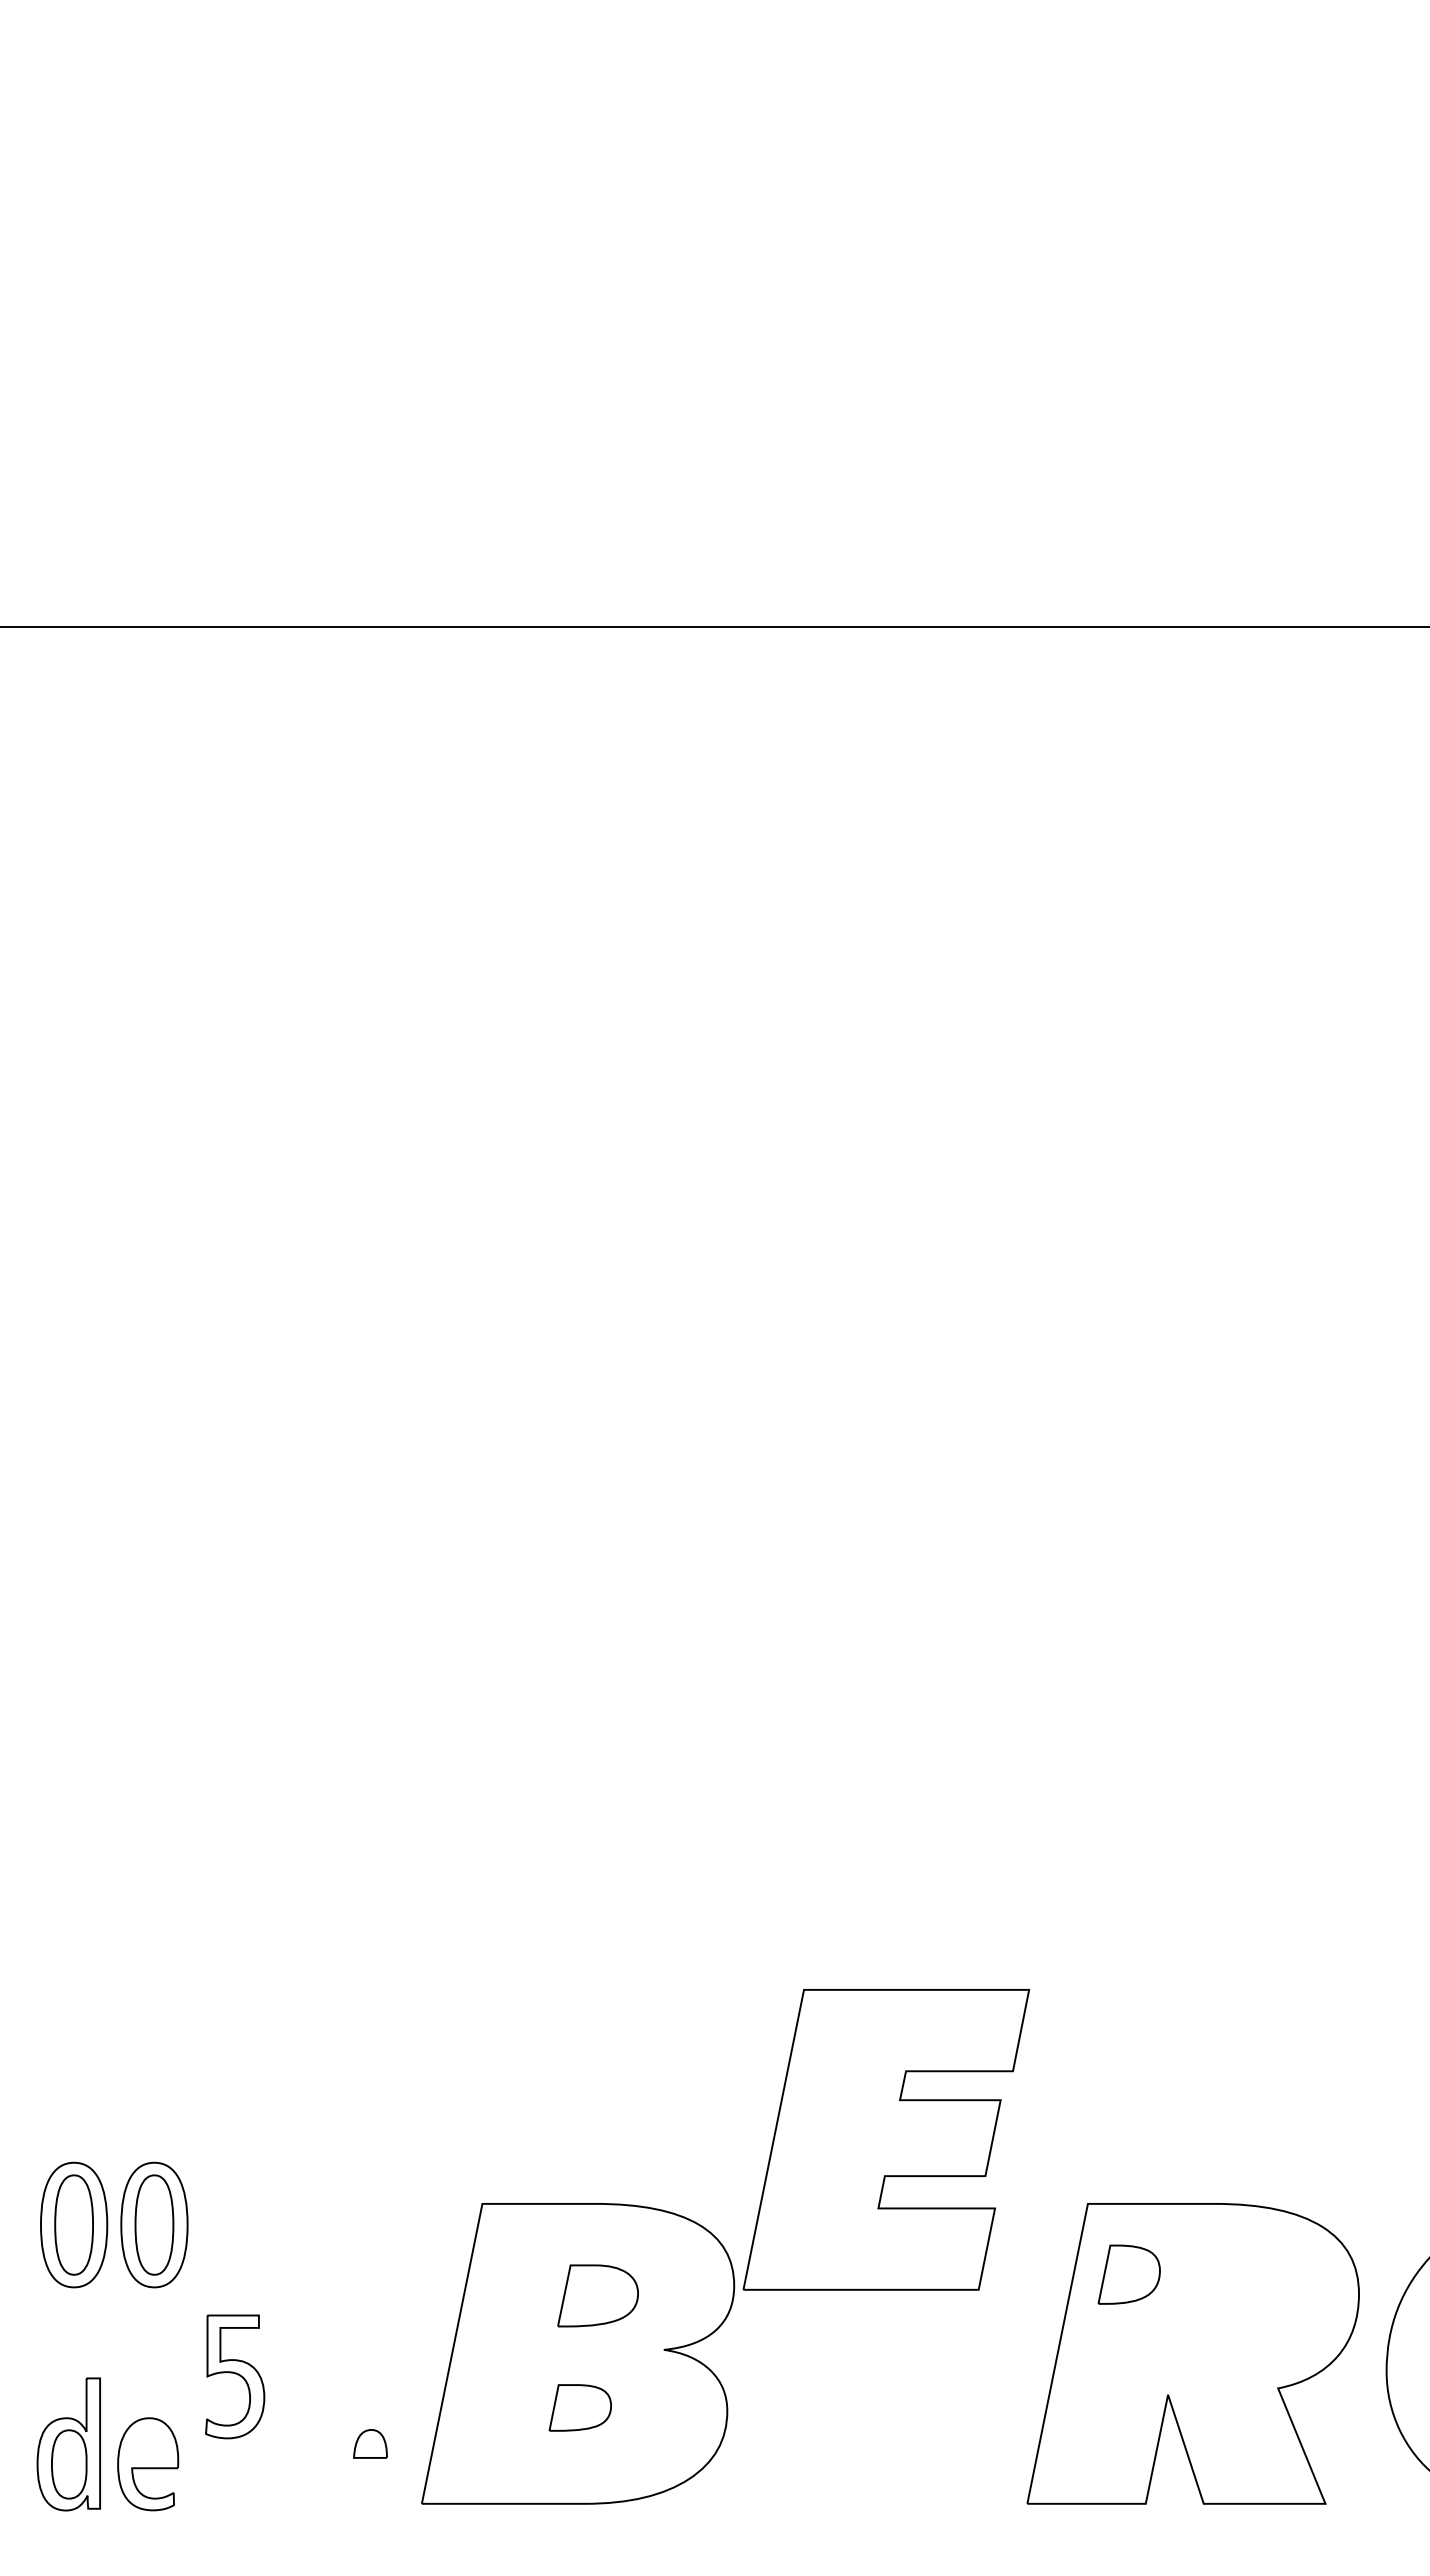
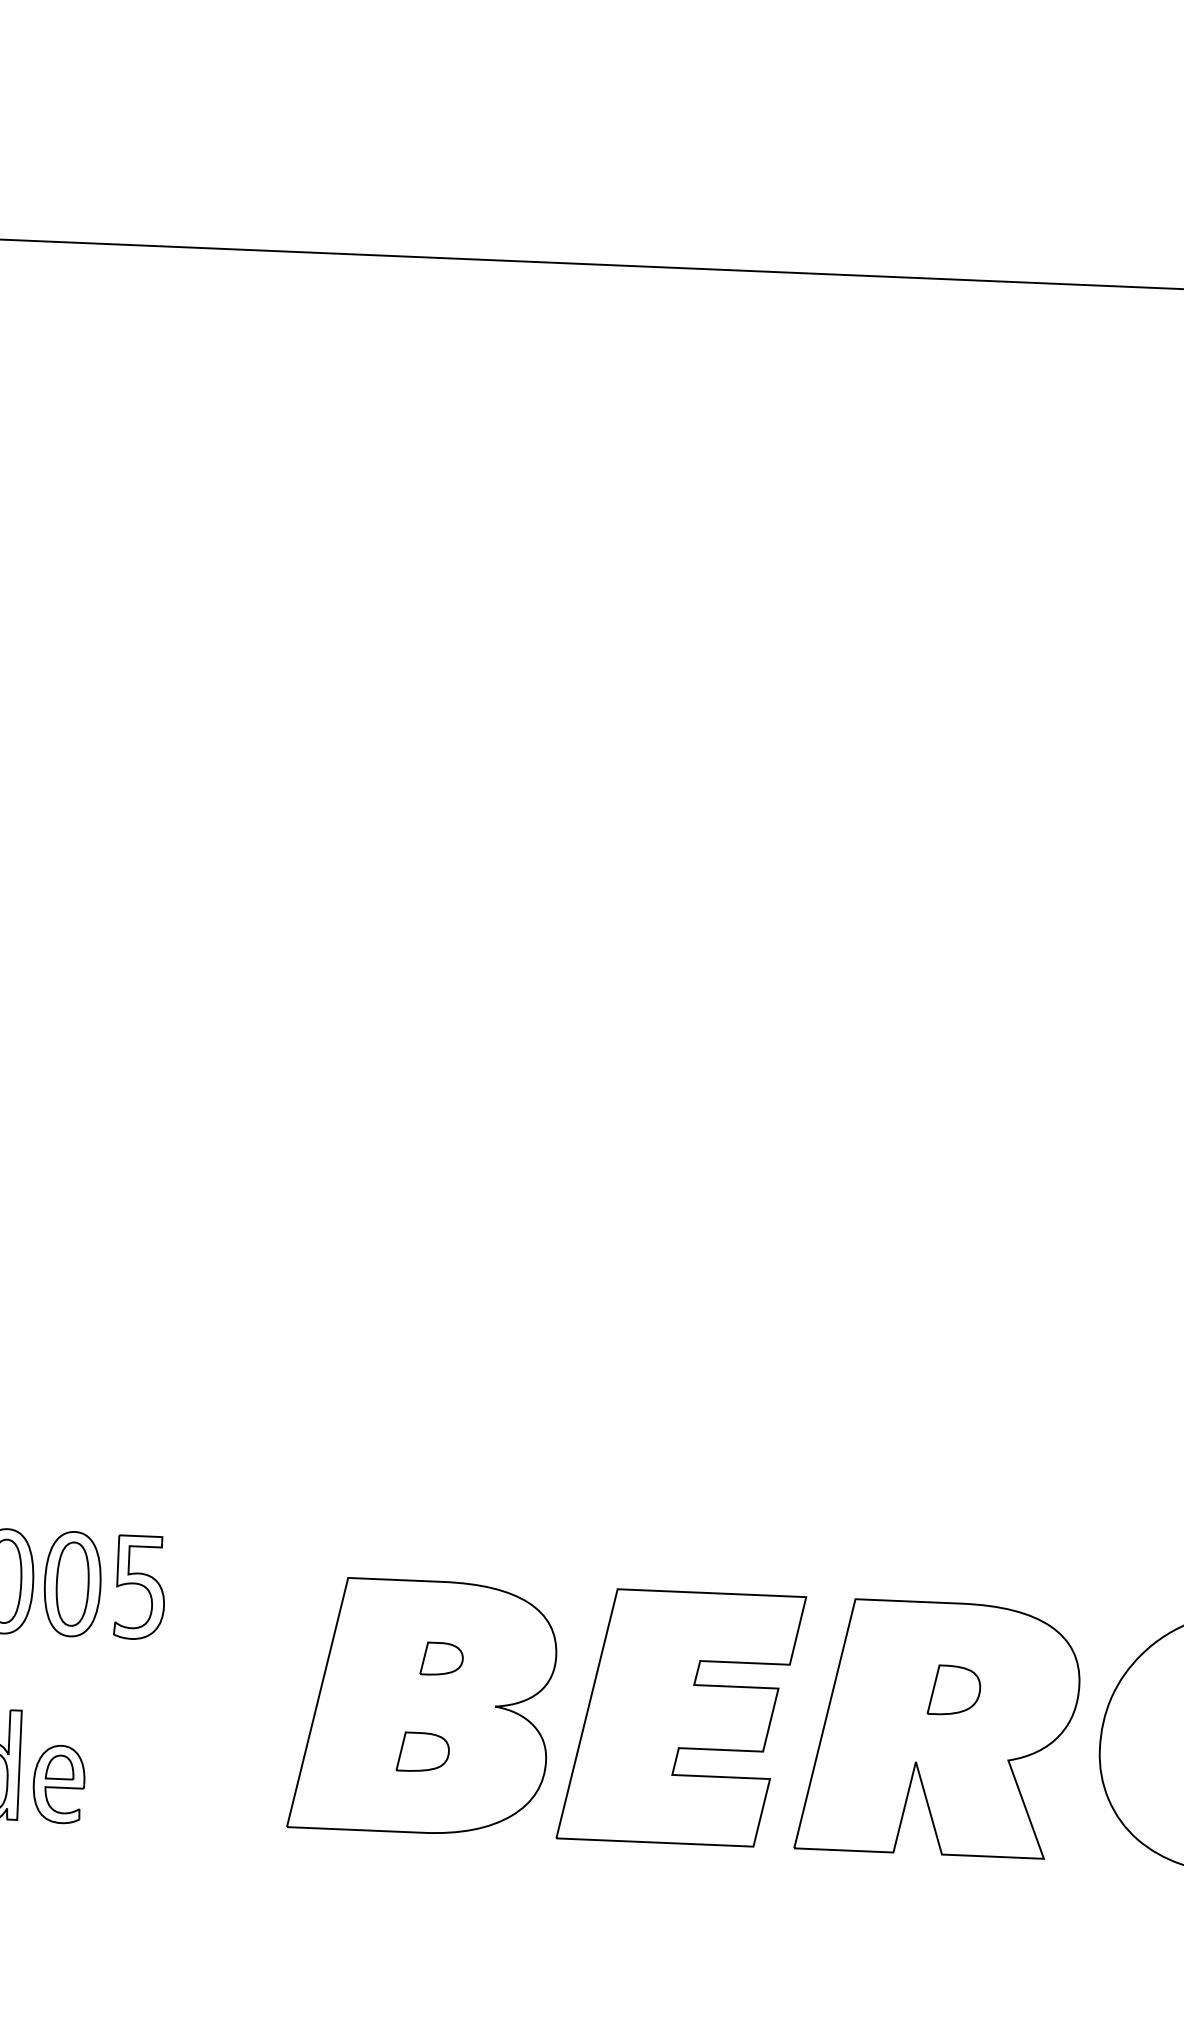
part: (886, 2139) -> (681, 1717), moved
part: (1128, 2274) -> (953, 1690), moved
part: (597, 2295) -> (441, 1658), size x0.62
part: (235, 2376) -> (140, 1587), moved
part: (370, 2443) -> (60, 1766), moved

